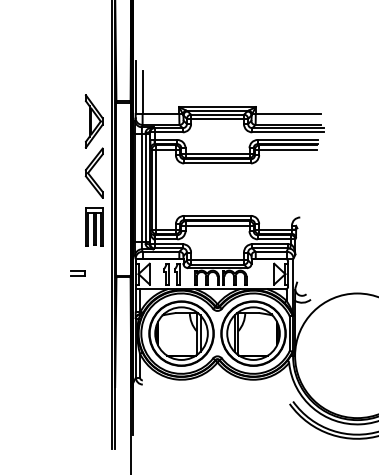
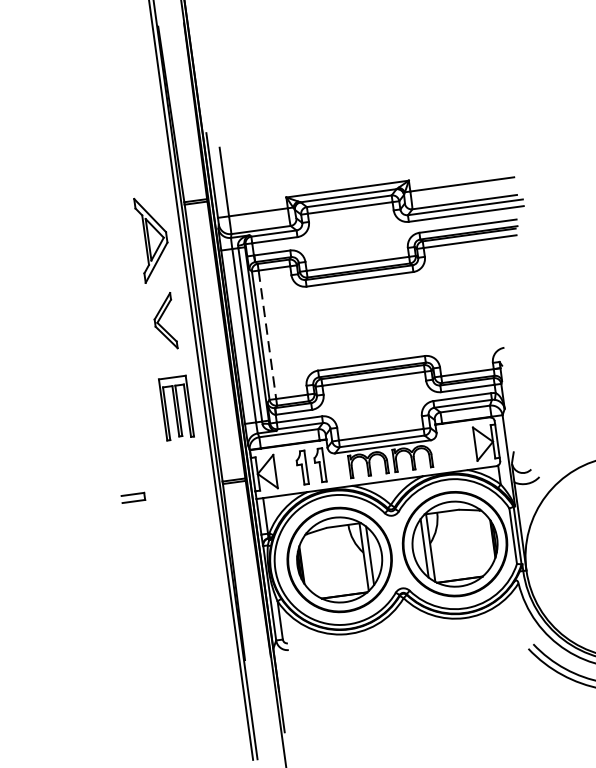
part: (93, 172) -> (163, 321), size x0.7
line: (156, 190) -> (268, 336), solid -> dashed
part: (77, 273) -> (132, 498), moved

